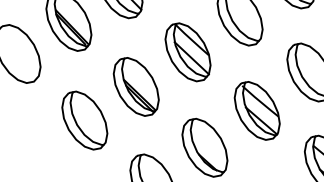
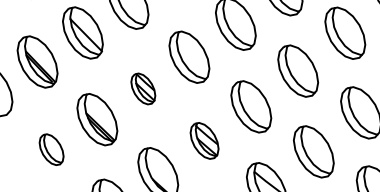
part: (188, 51) -> (143, 88), size x0.6
part: (257, 110) -> (204, 140), size x0.7
part: (84, 120) -> (51, 149), size x0.6

